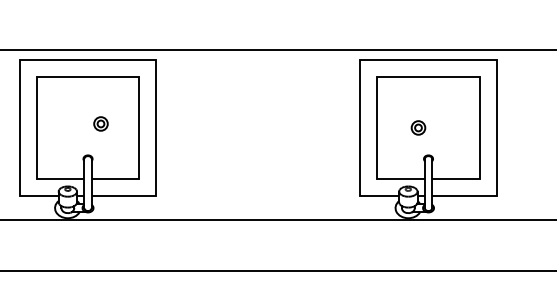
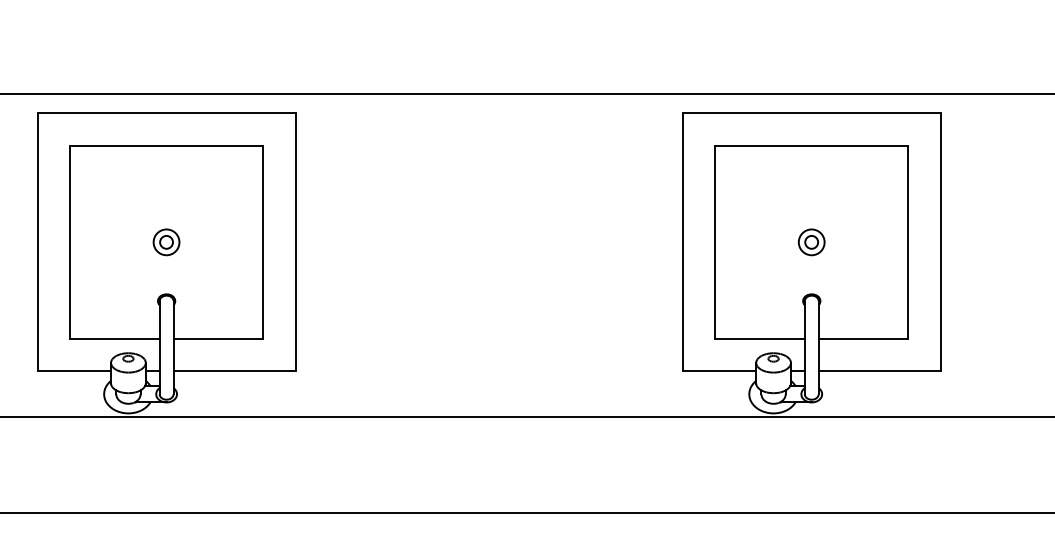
part: (100, 123) -> (165, 241), moved
part: (418, 127) -> (811, 241), moved

